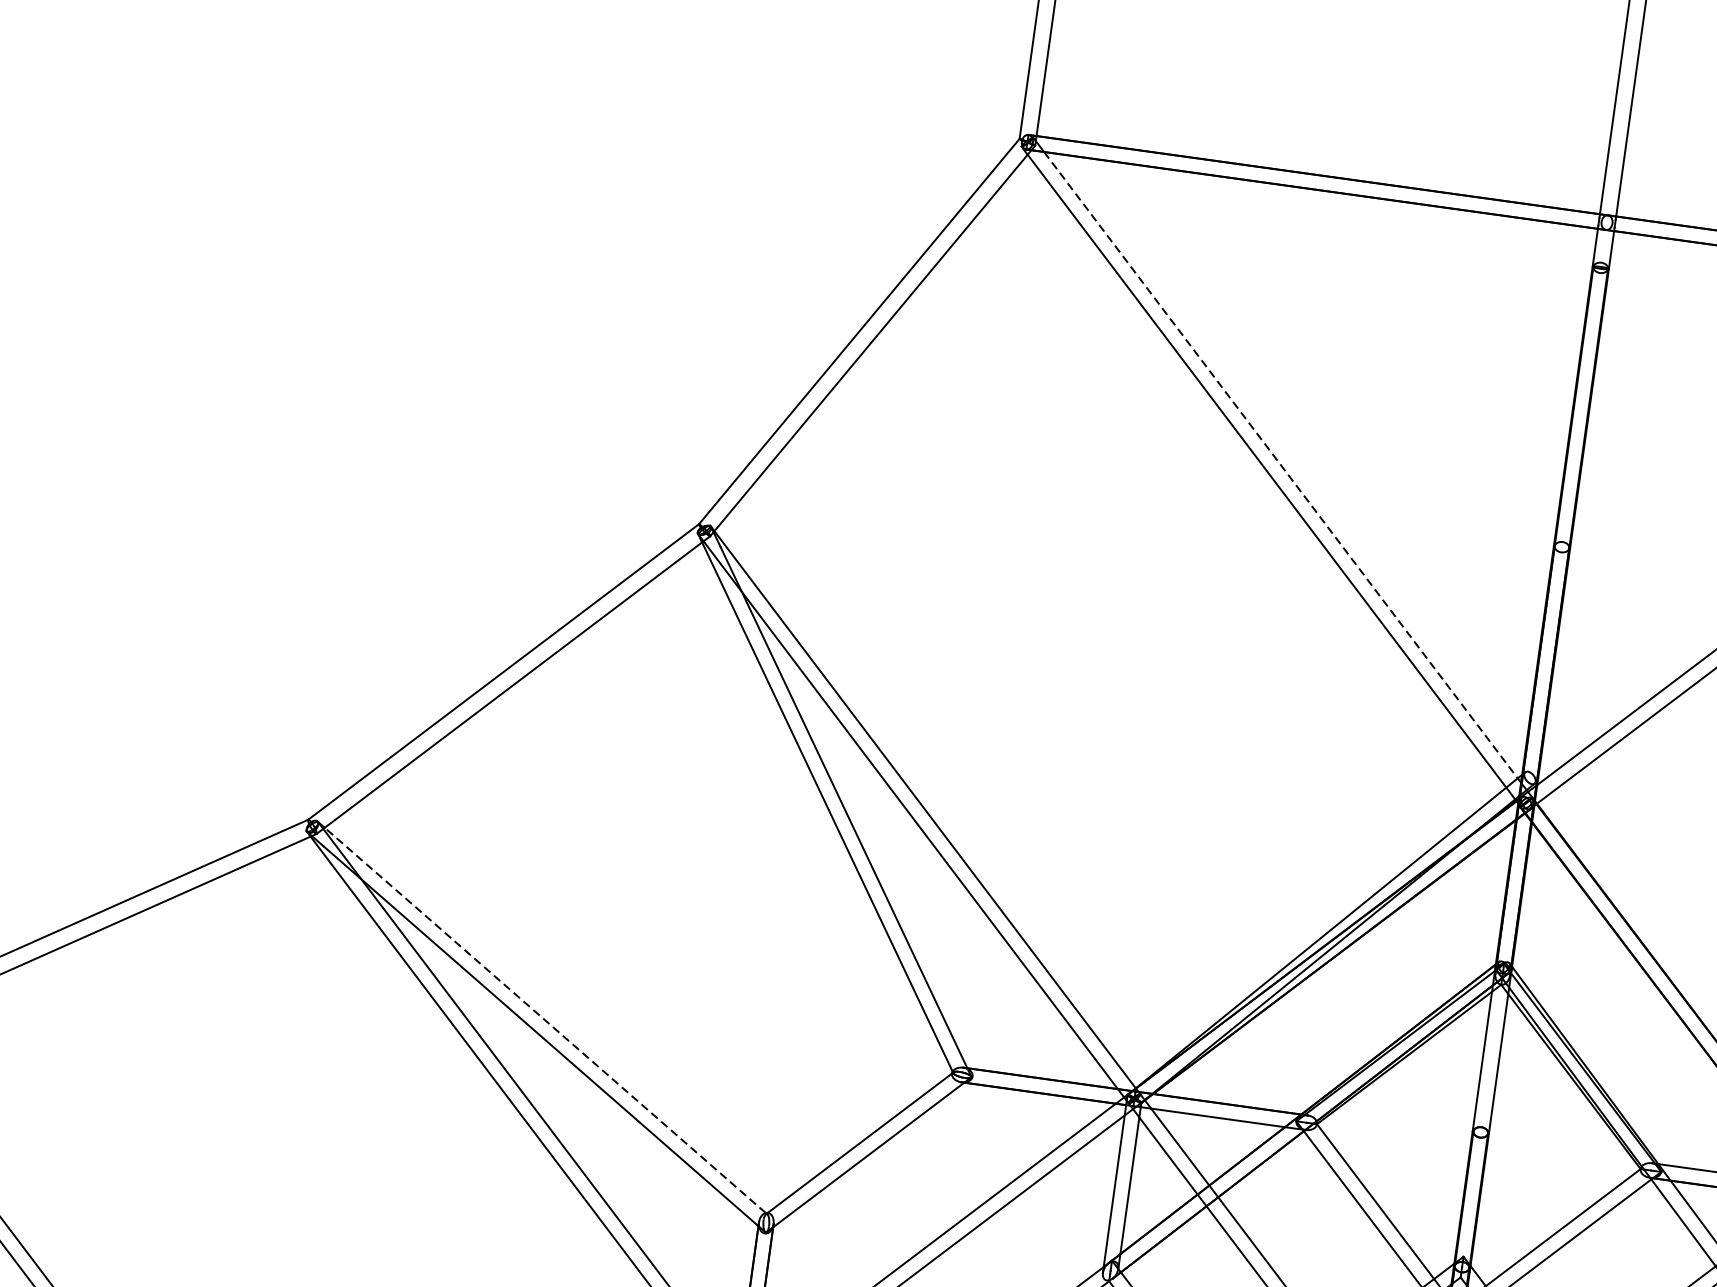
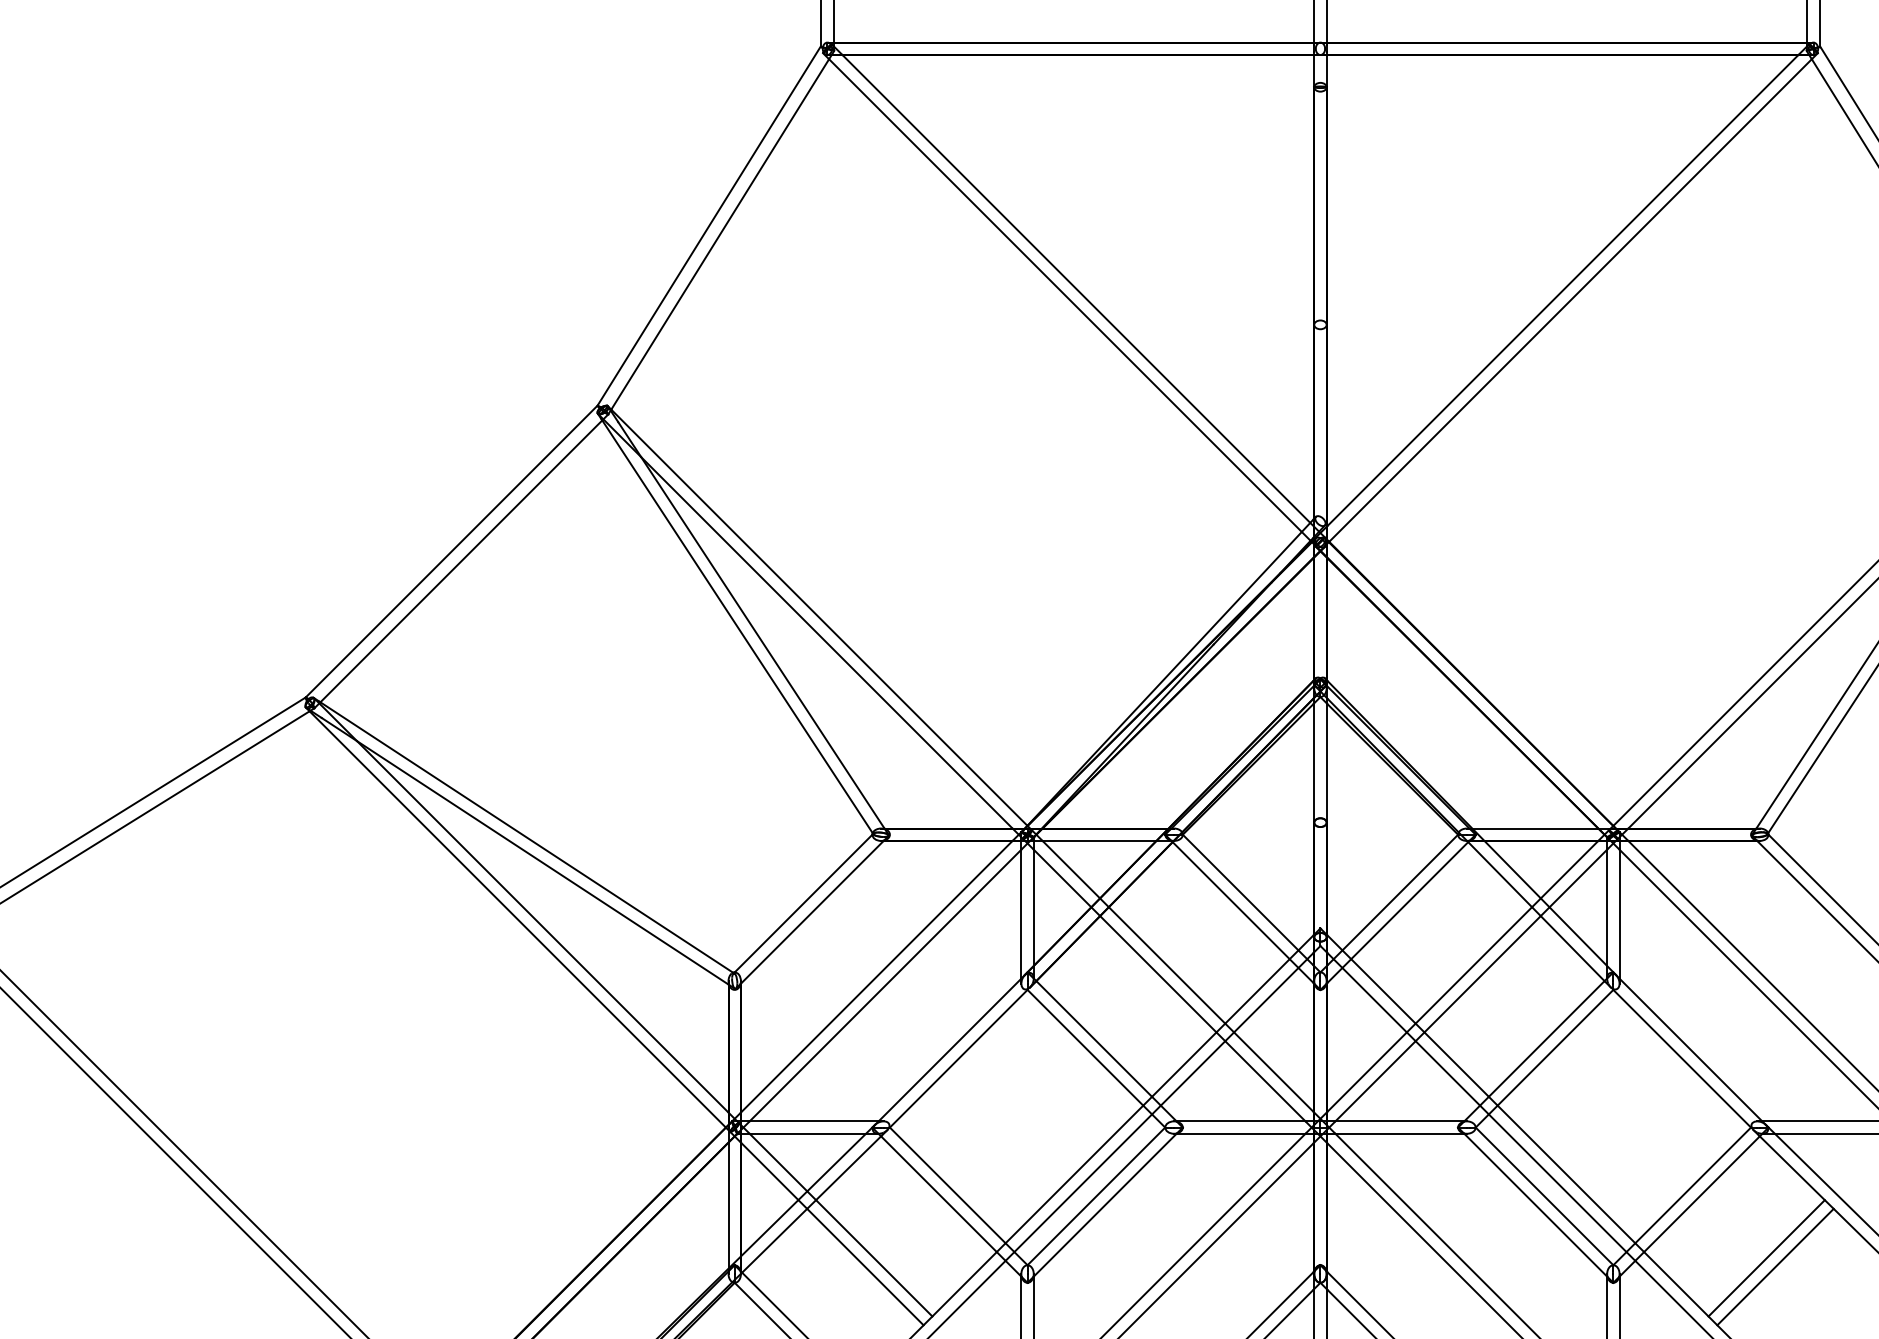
line: (1281, 464) -> (1076, 288), dashed -> solid
line: (543, 1019) -> (525, 836), dashed -> solid

